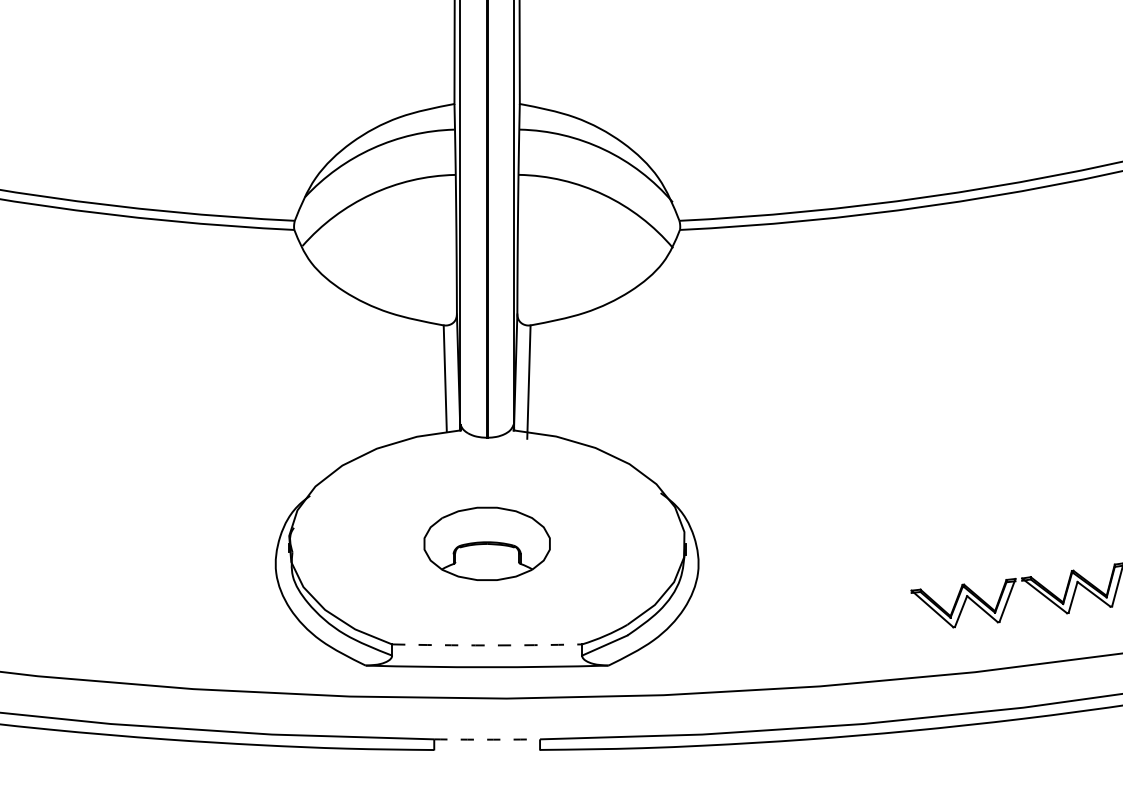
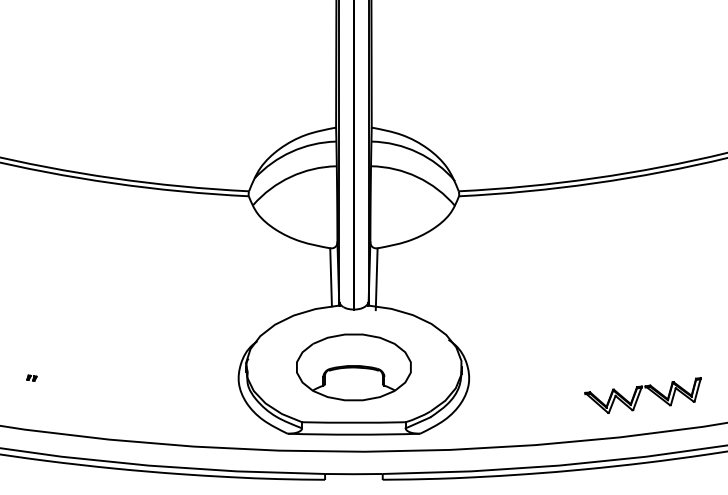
part: (486, 544) -> (353, 367), size x1.67
arc: (486, 644) -> (353, 422), dashed -> solid
arc: (486, 740) -> (353, 474), dashed -> solid

